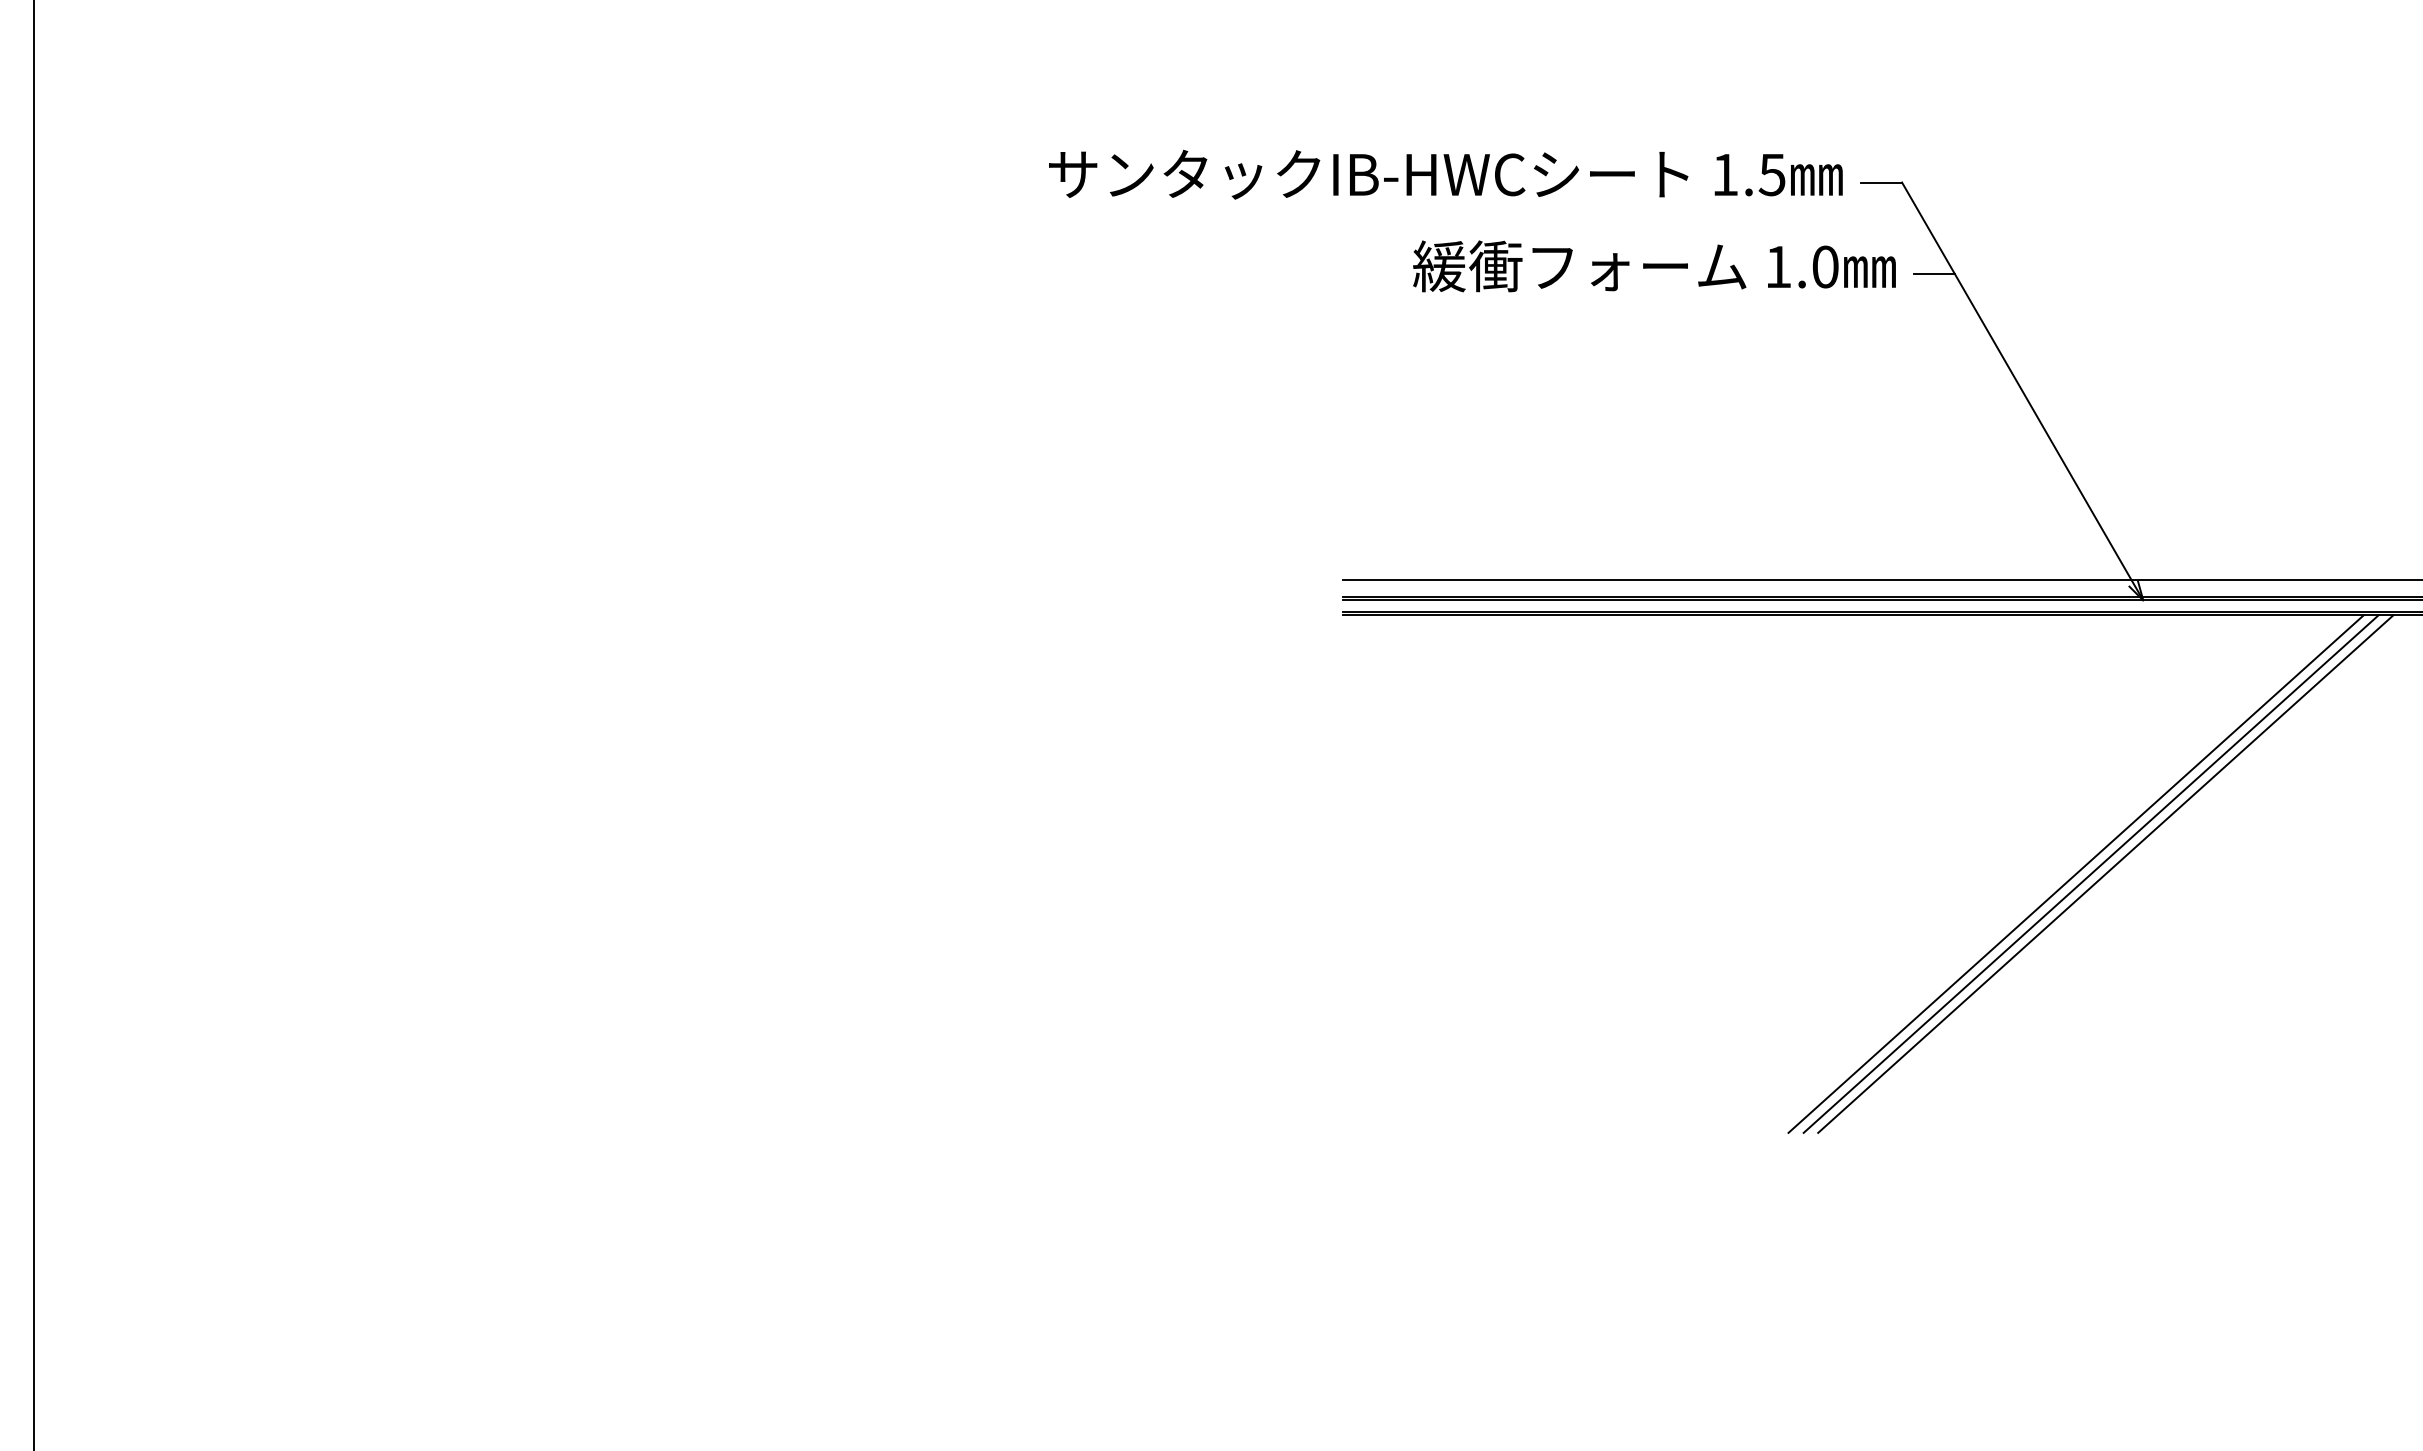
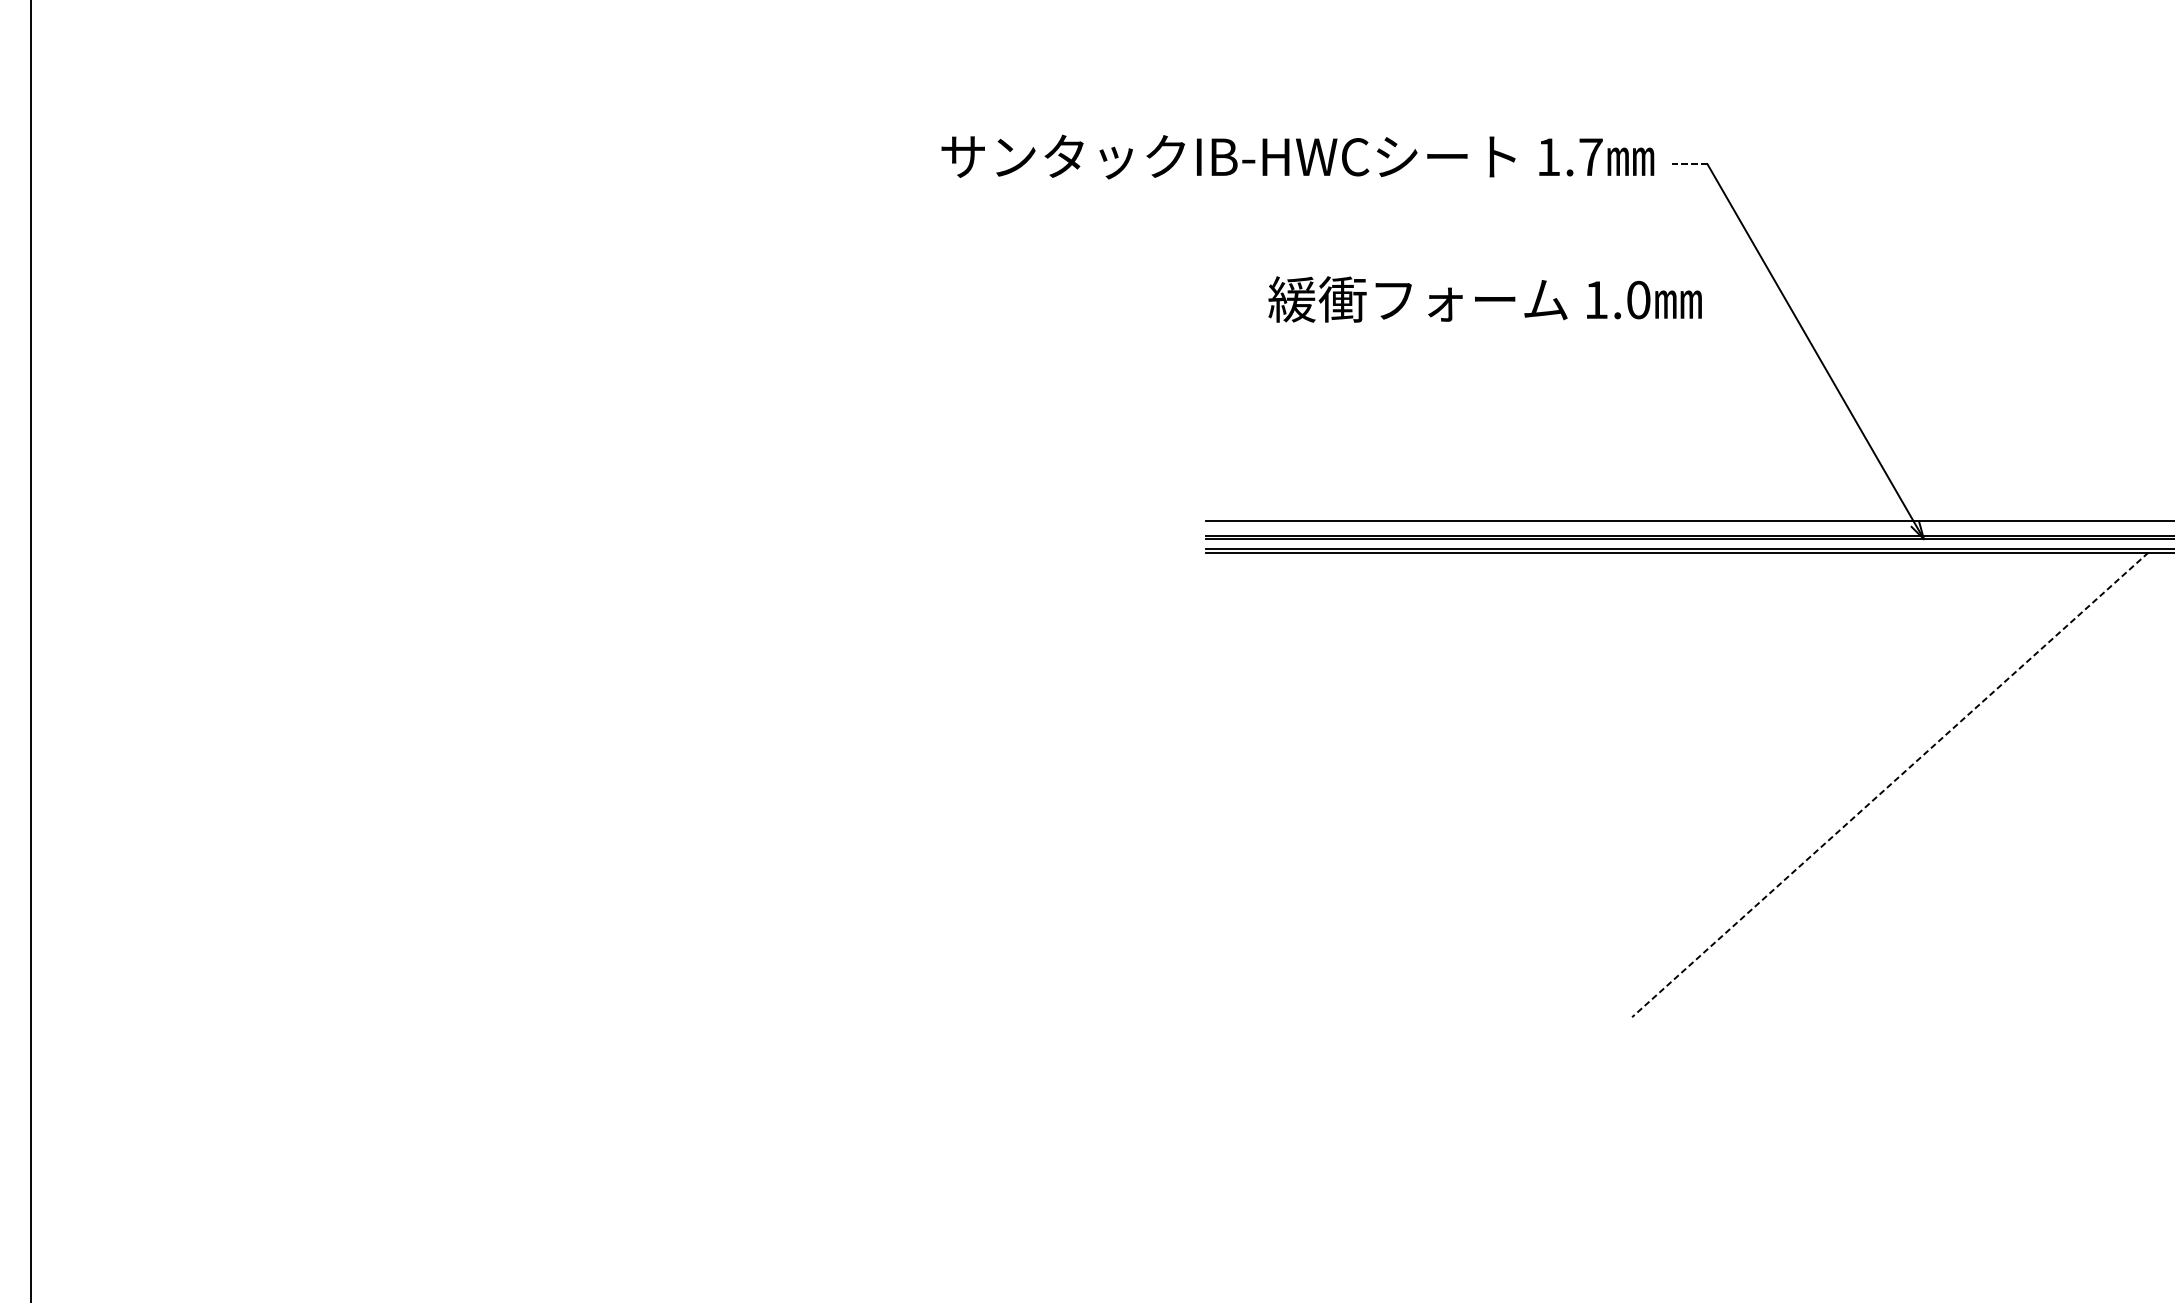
text: (1771, 175) -> (1590, 157), 1.5 -> 1.7
line: (1881, 182) -> (1688, 164), solid -> dashed
text: (1654, 266) -> (1485, 299), moved
line: (1934, 274) -> (1736, 246), removed
line: (2075, 873) -> (1863, 784), removed
line: (2090, 873) -> (1876, 784), removed
line: (2105, 874) -> (1890, 785), solid -> dashed

